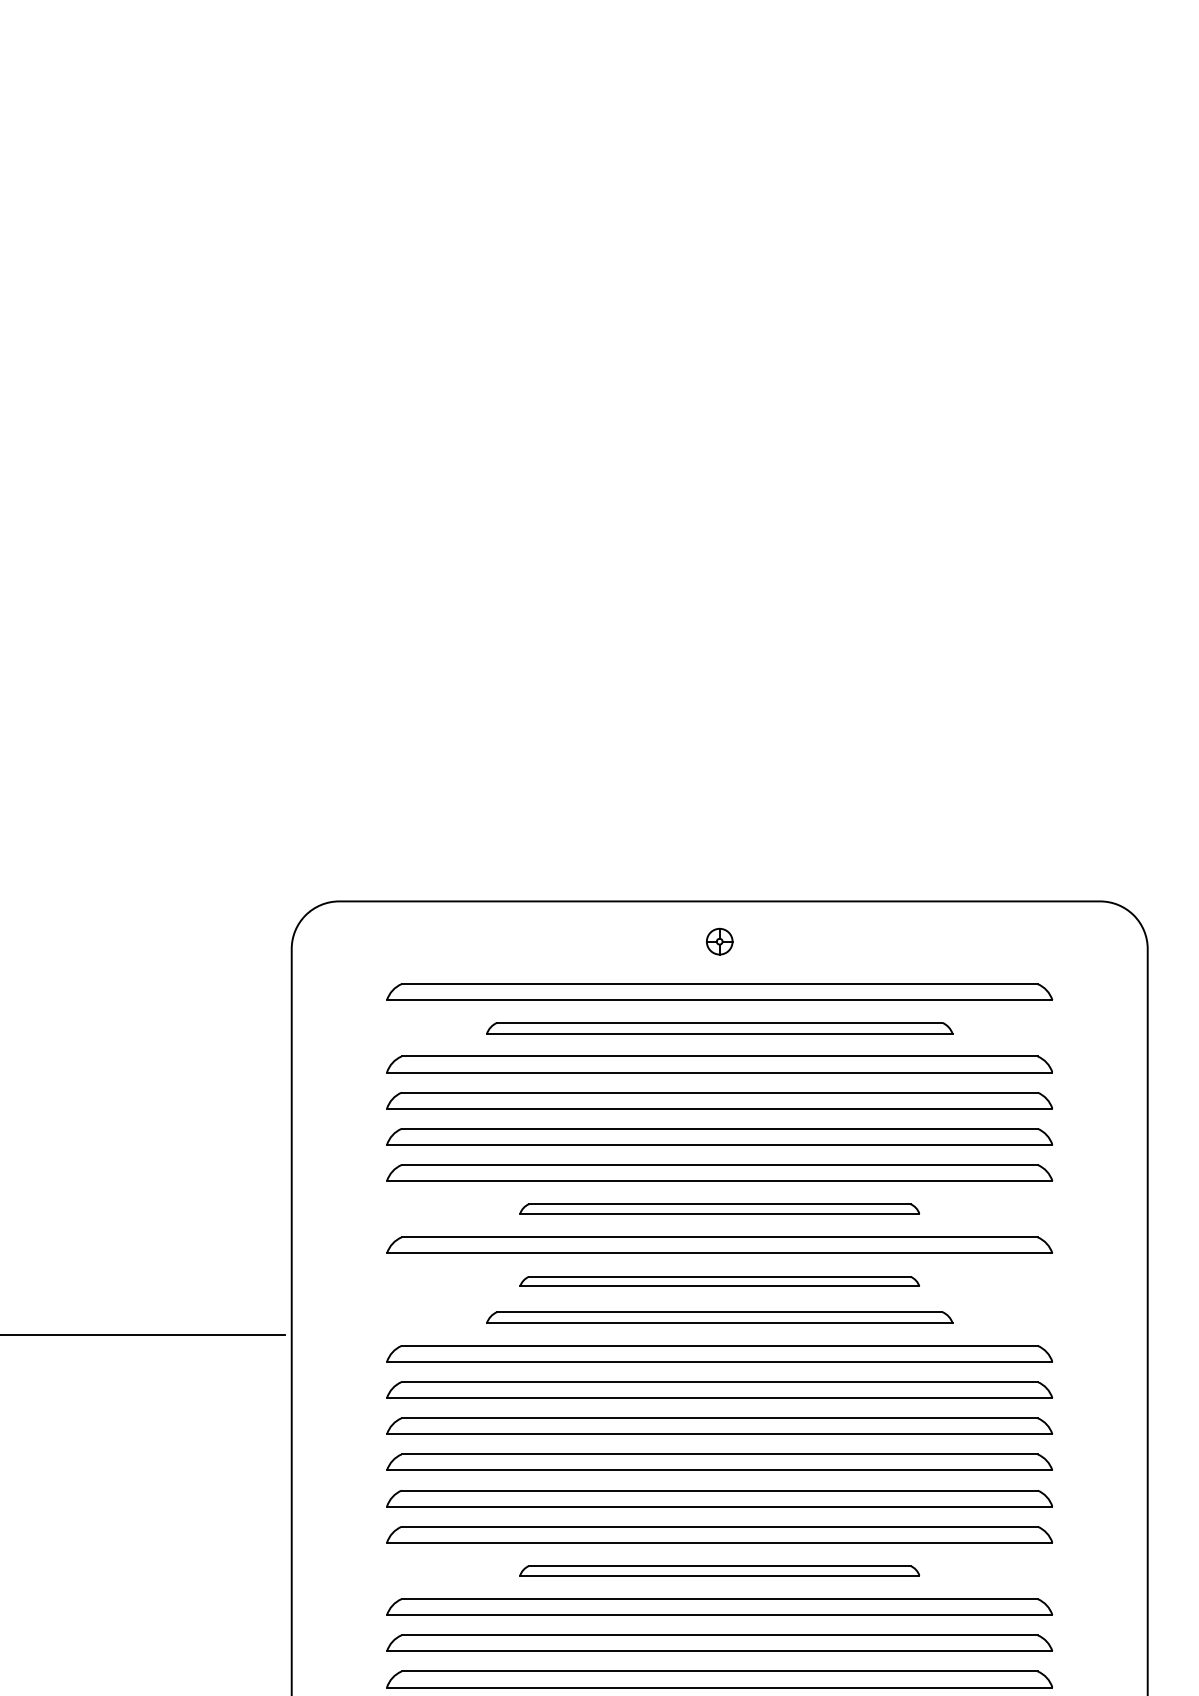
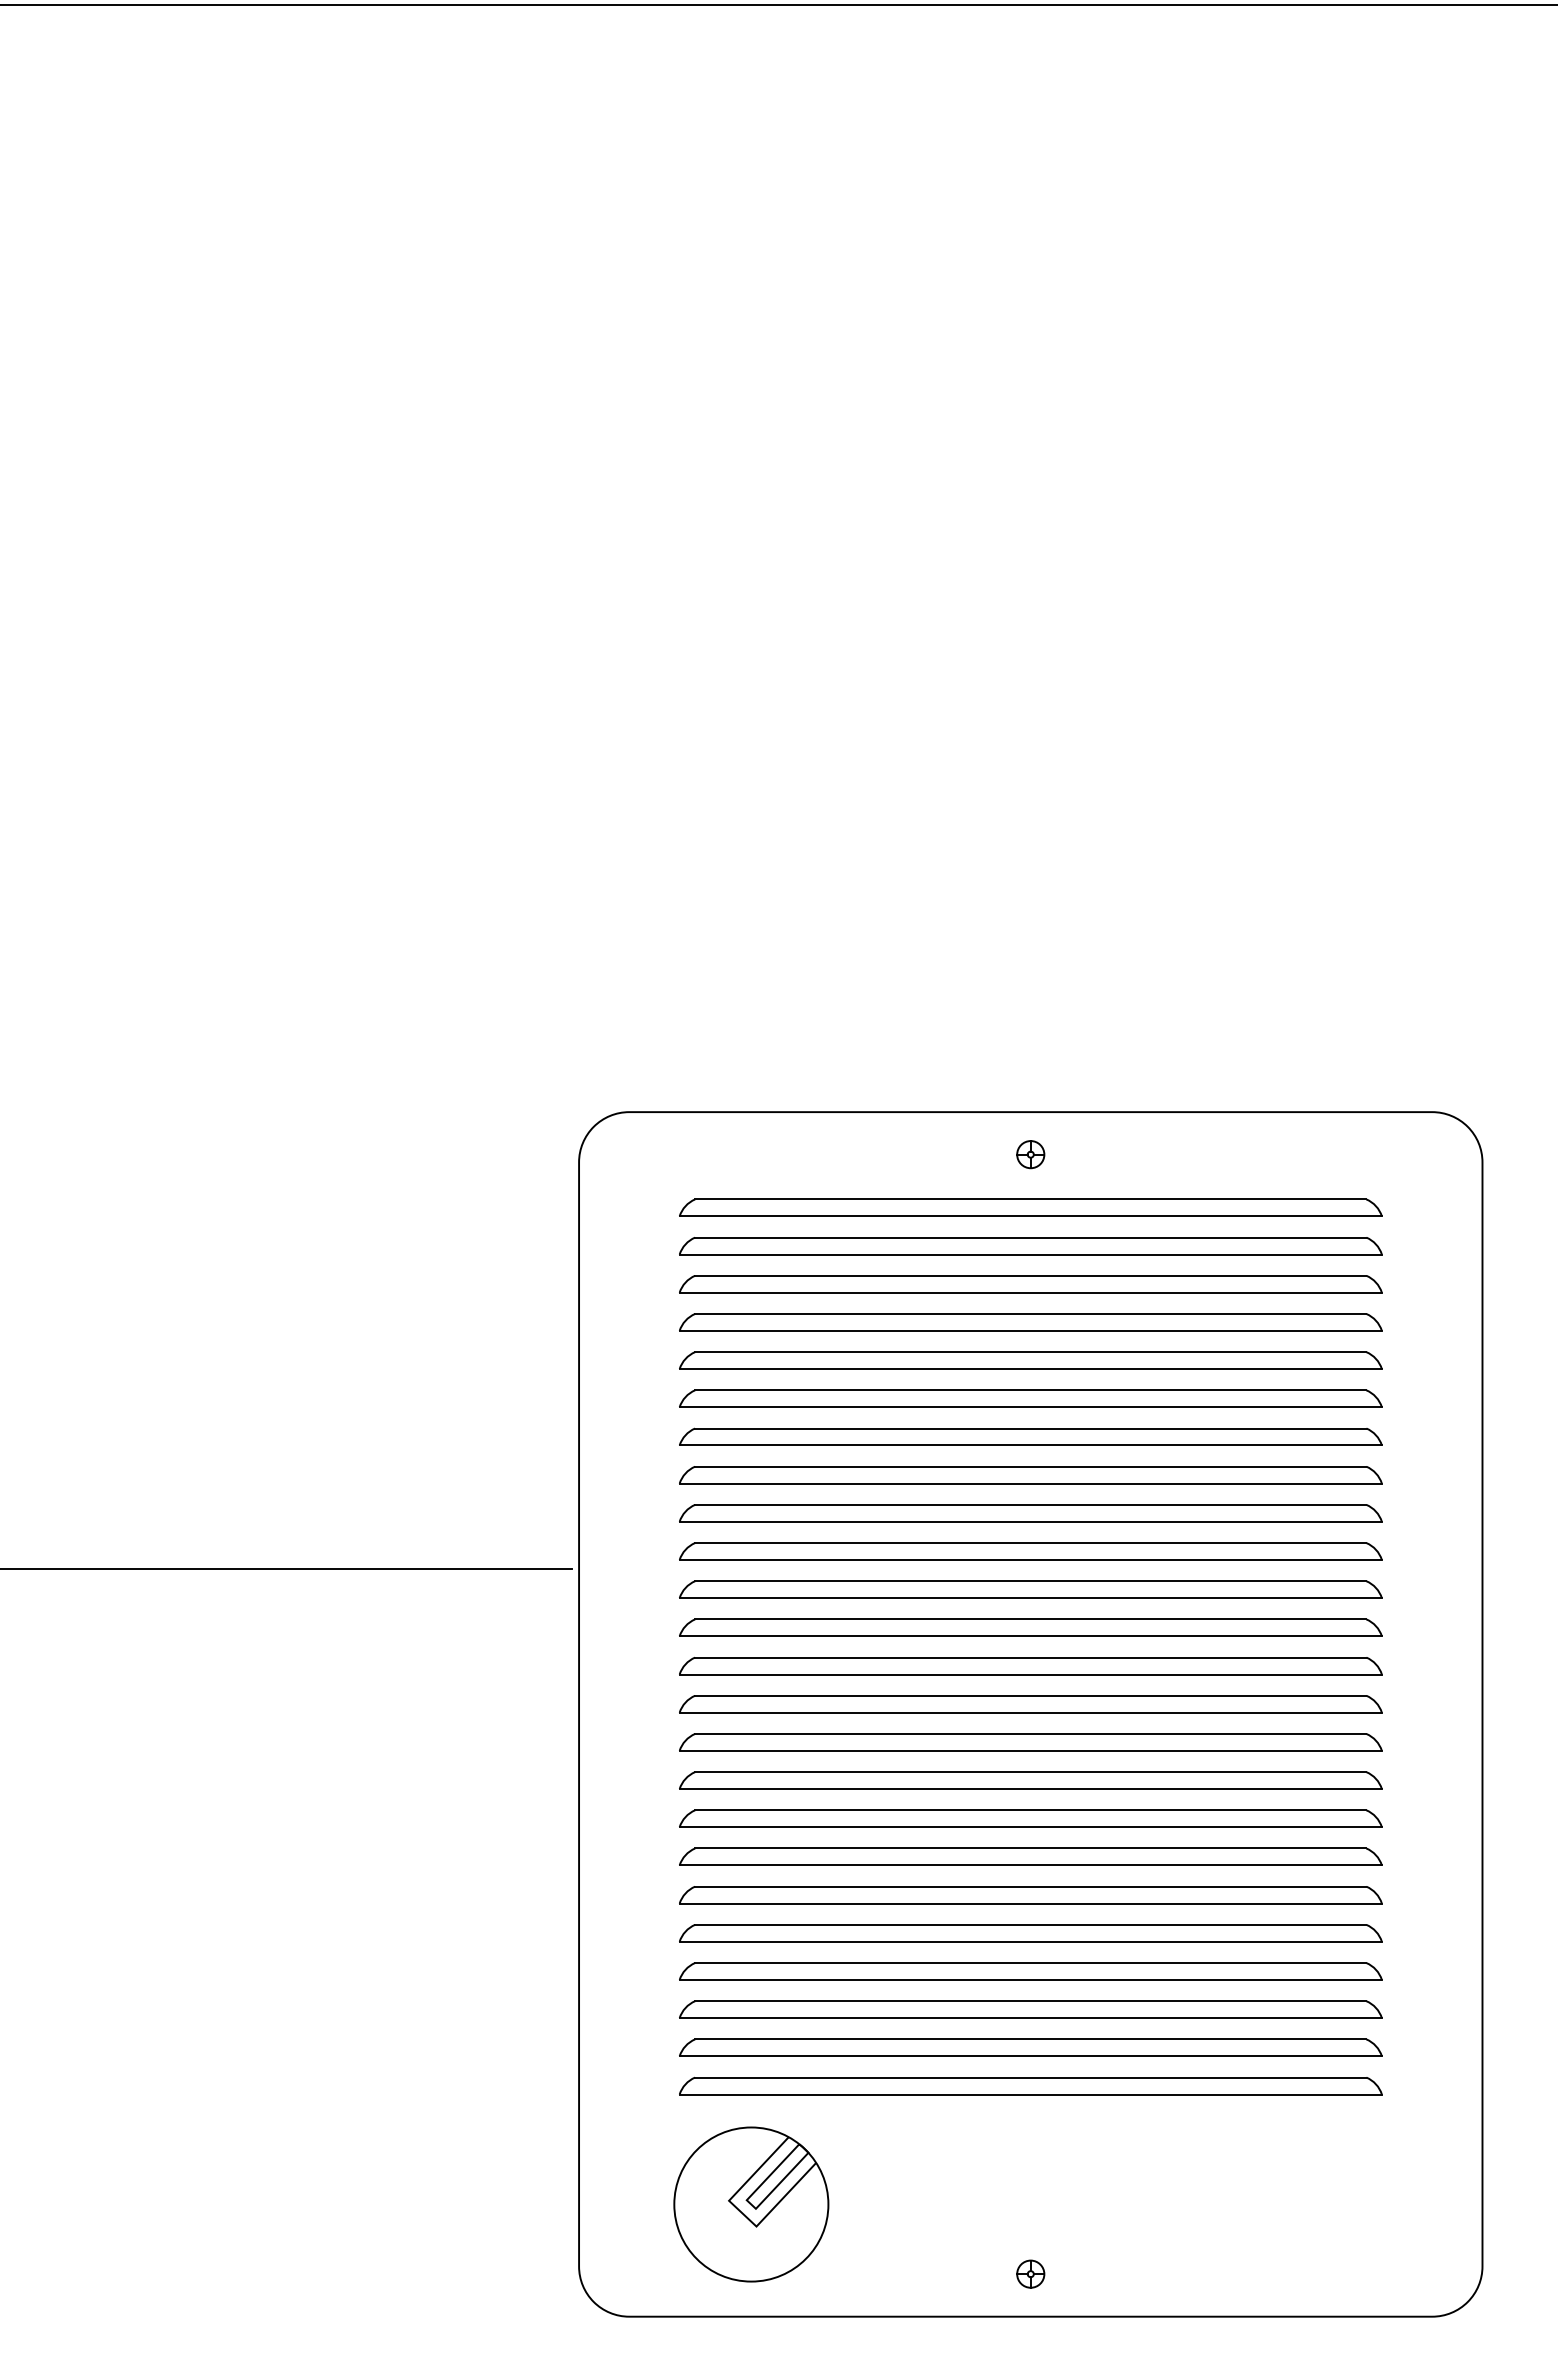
part: (719, 1028) -> (1030, 1246), size x1.43
part: (719, 1208) -> (1030, 1436), size x1.67
part: (719, 1281) -> (1030, 1513), size x1.67
part: (719, 1317) -> (1030, 1551), size x1.43
part: (719, 1570) -> (1030, 1818), size x1.67

